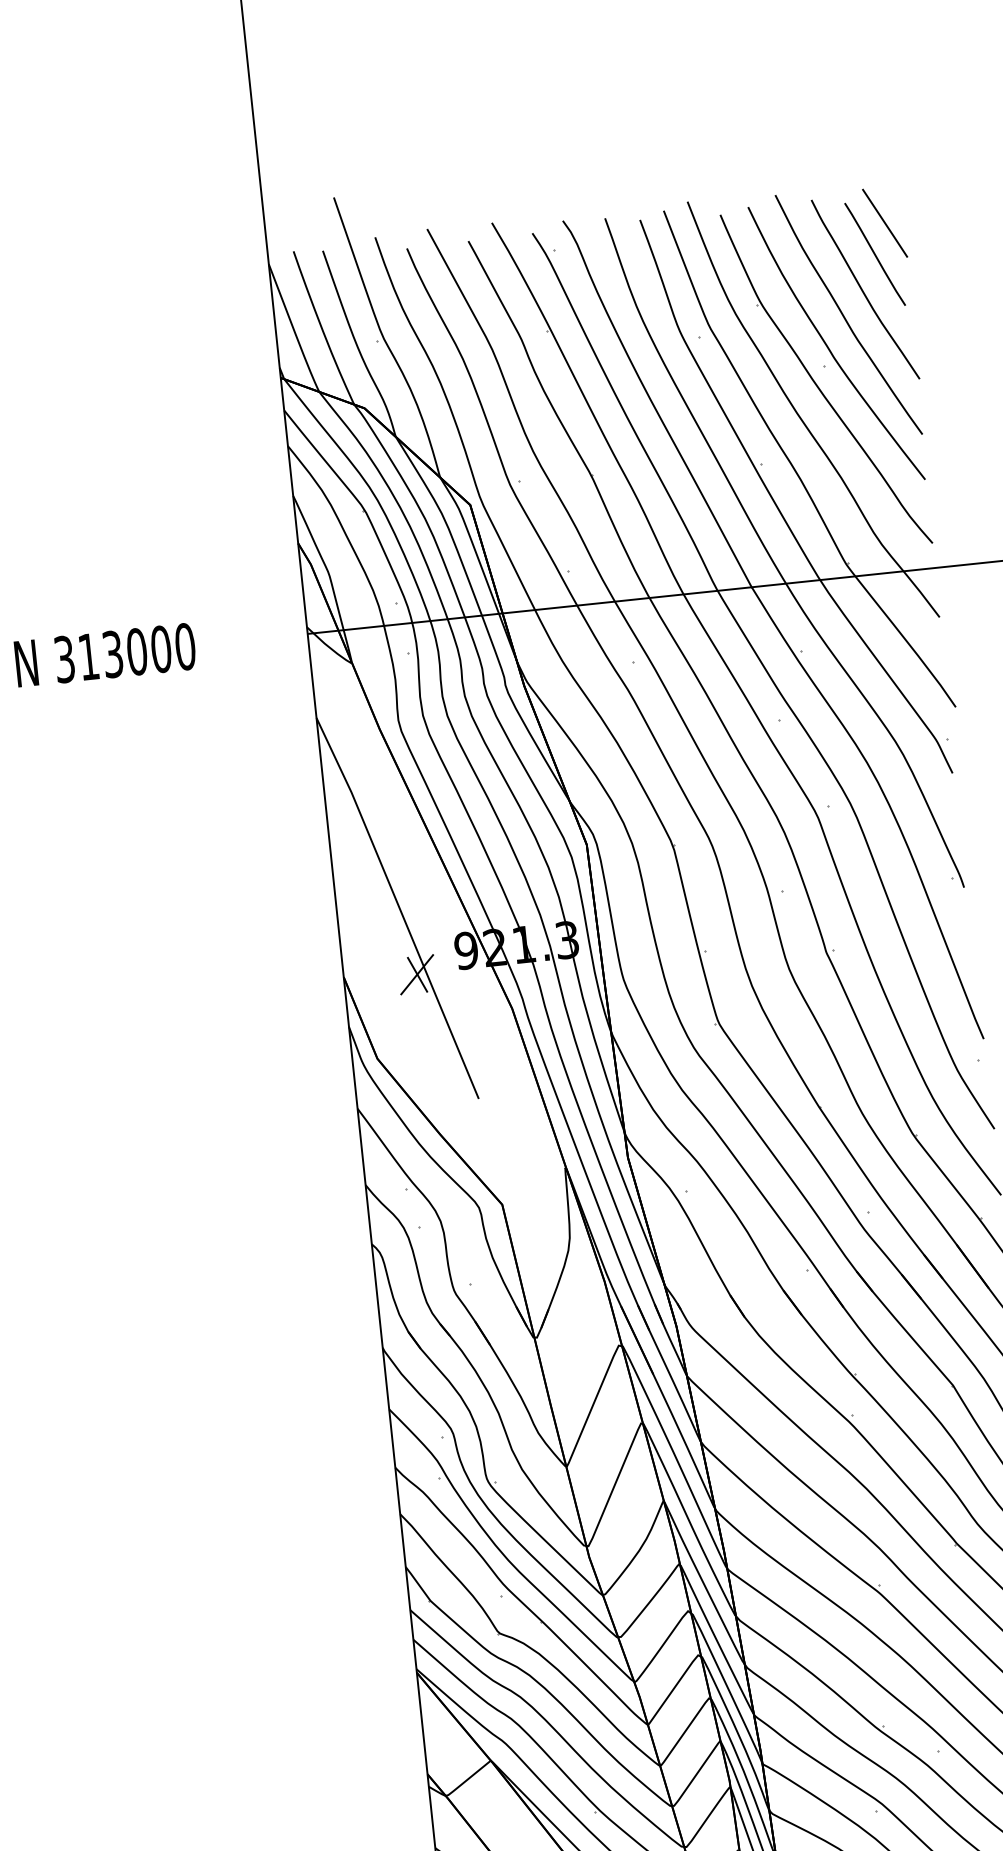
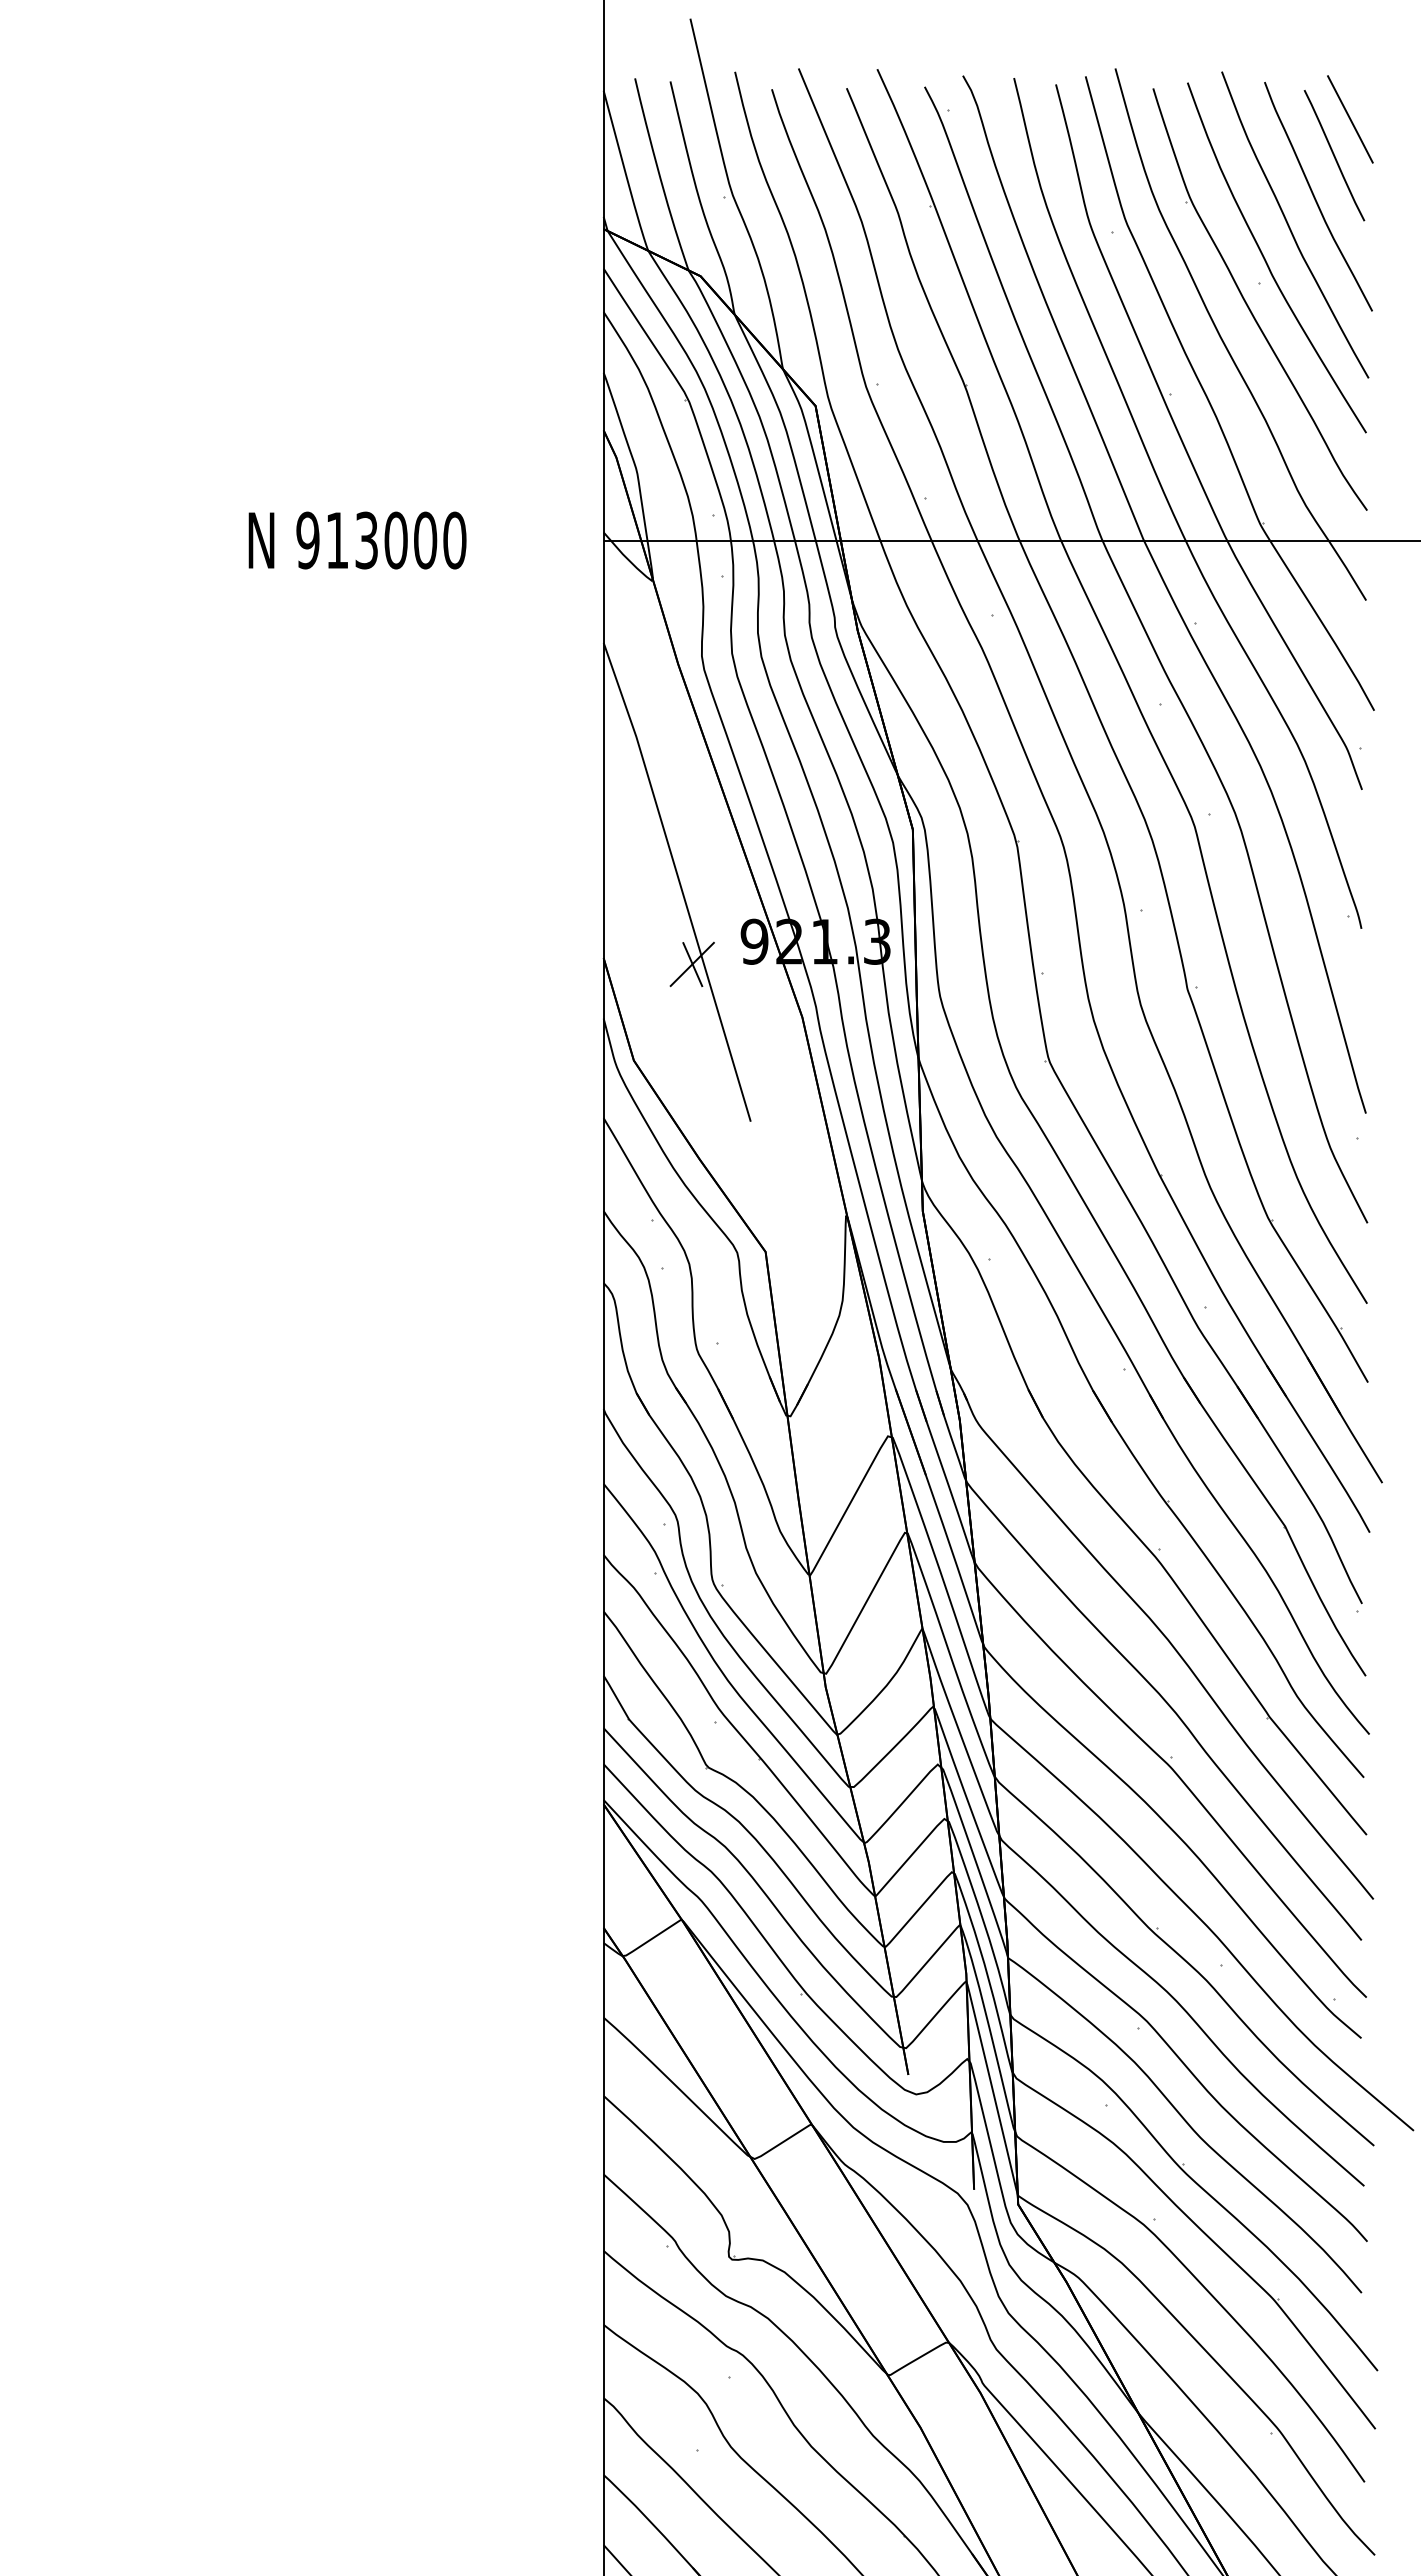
text: (64, 659) -> (307, 540), 313000 -> 913000

